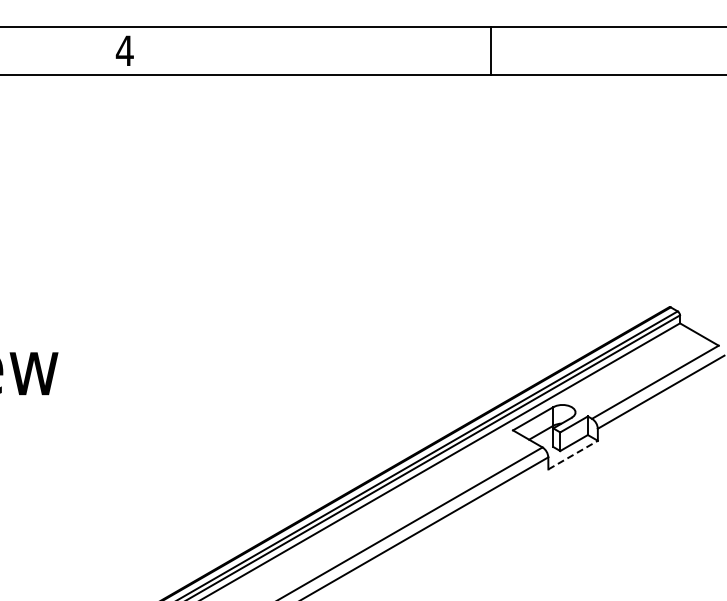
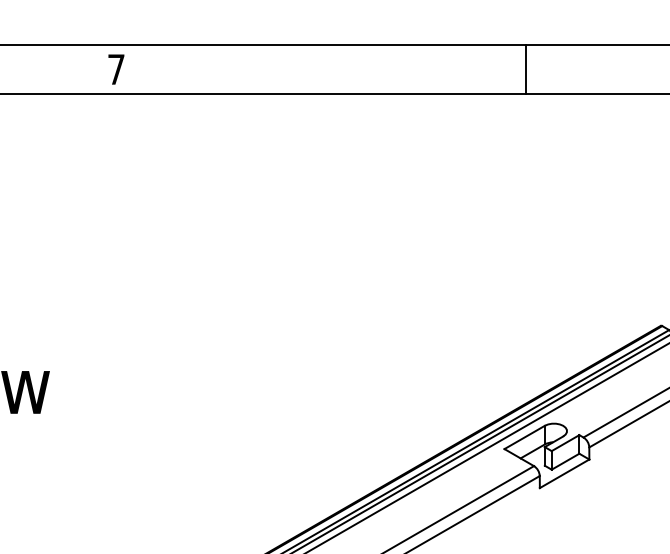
text: (124, 50) -> (115, 69), 4 -> 7
line: (491, 50) -> (525, 69), moved
line: (573, 455) -> (564, 474), dashed -> solid

